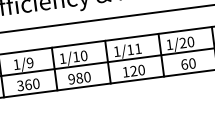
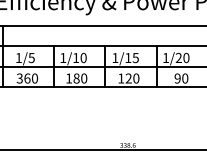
text: (138, 49) -> (135, 58), 1/11 -> 1/15
text: (29, 62) -> (31, 57), 1/9 -> 1/5
text: (184, 64) -> (177, 78), 60 -> 90
text: (72, 79) -> (69, 78), 980 -> 180

